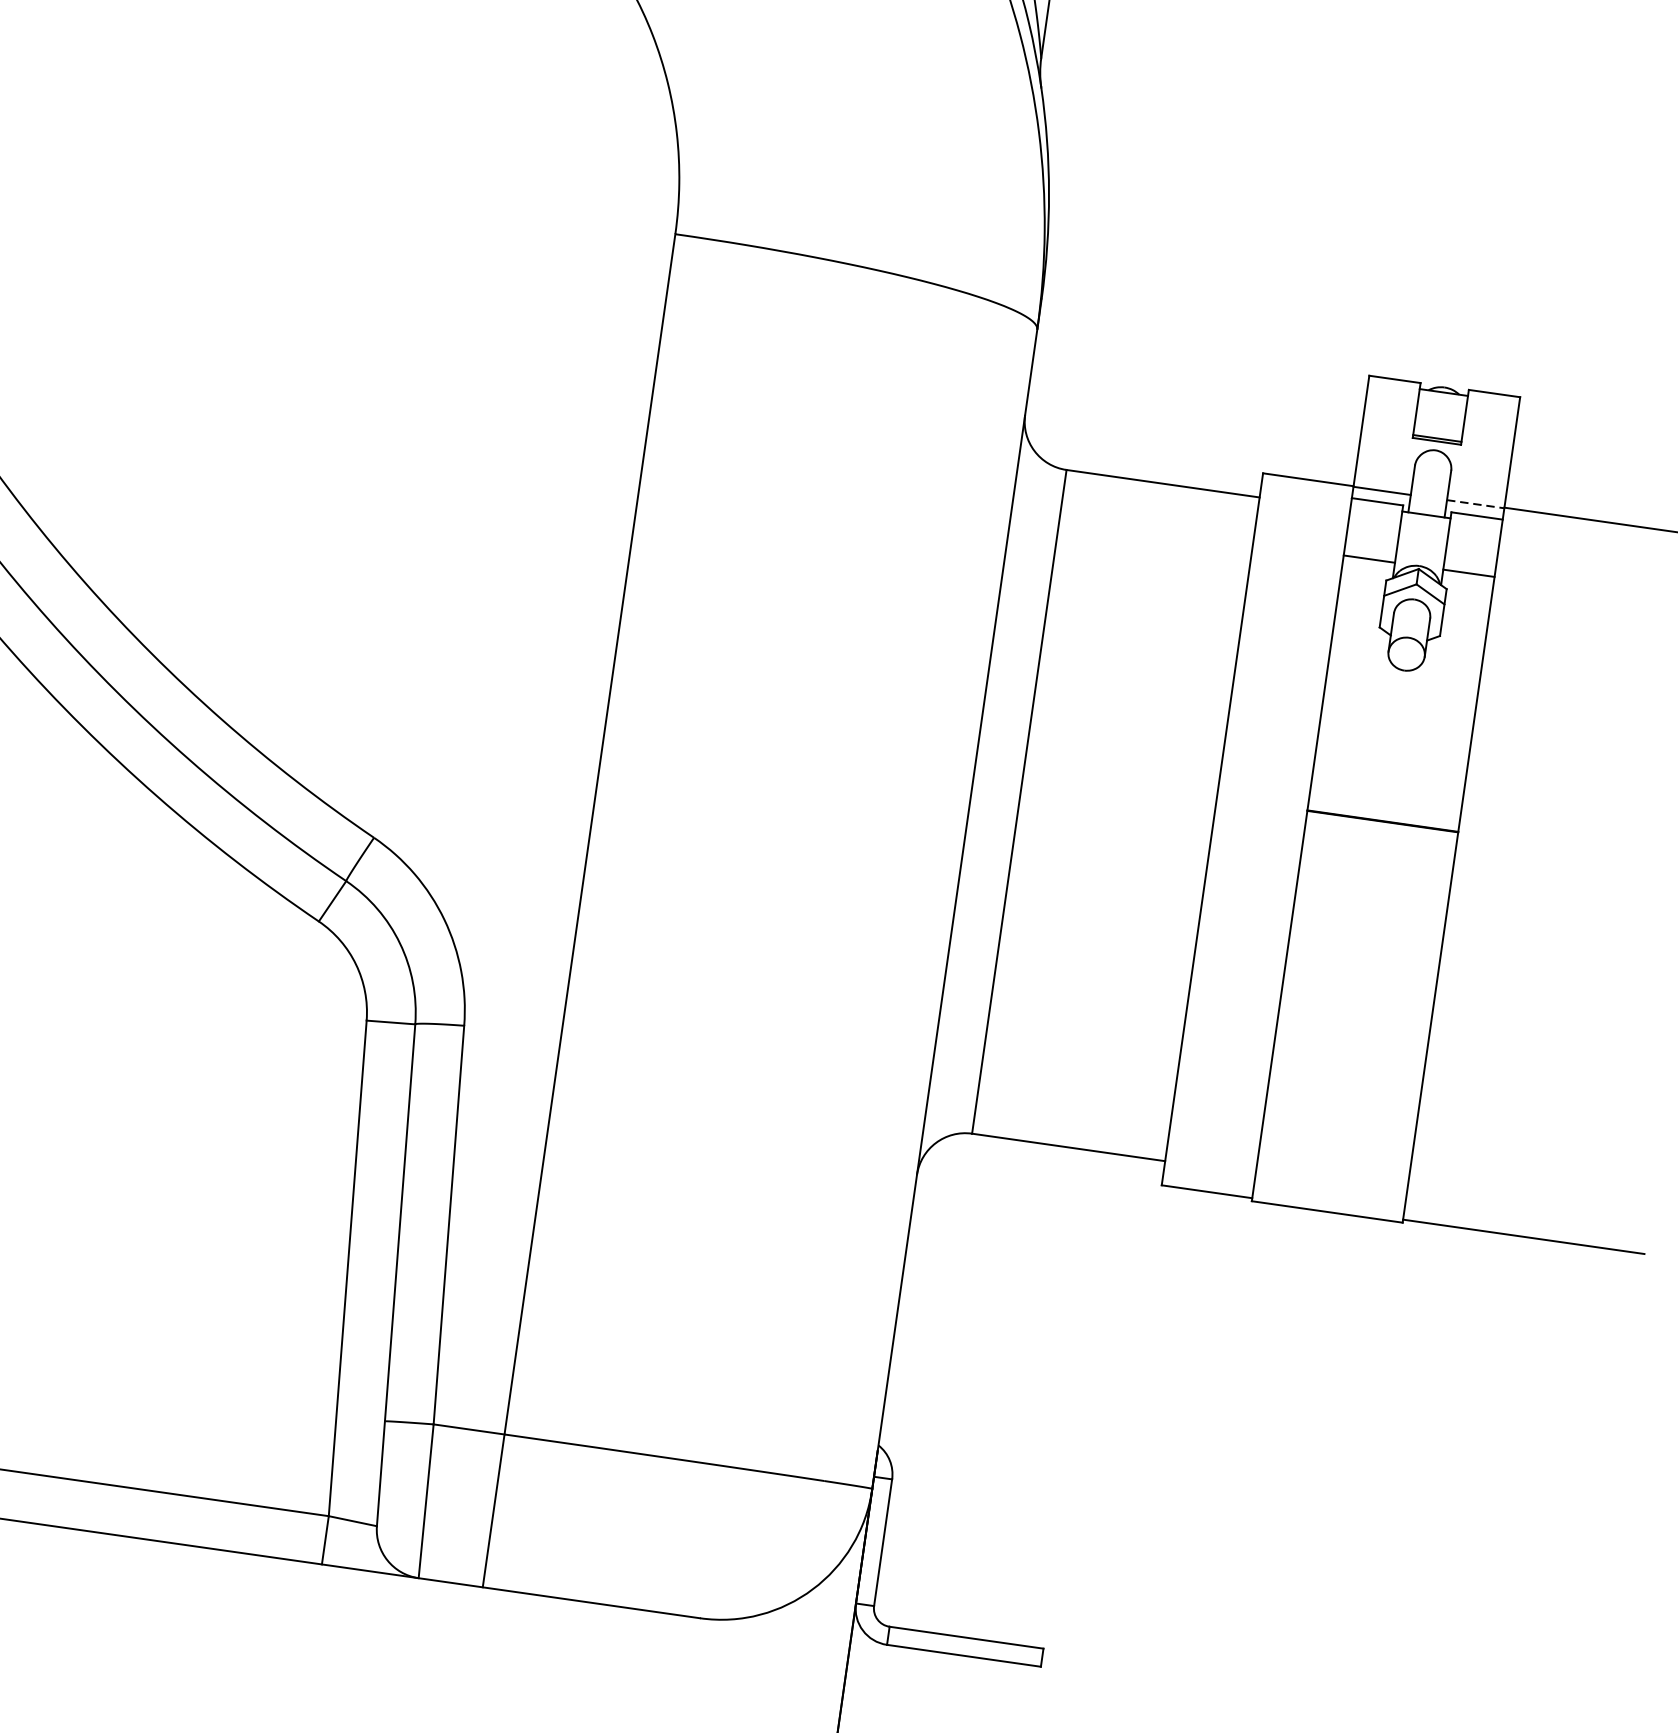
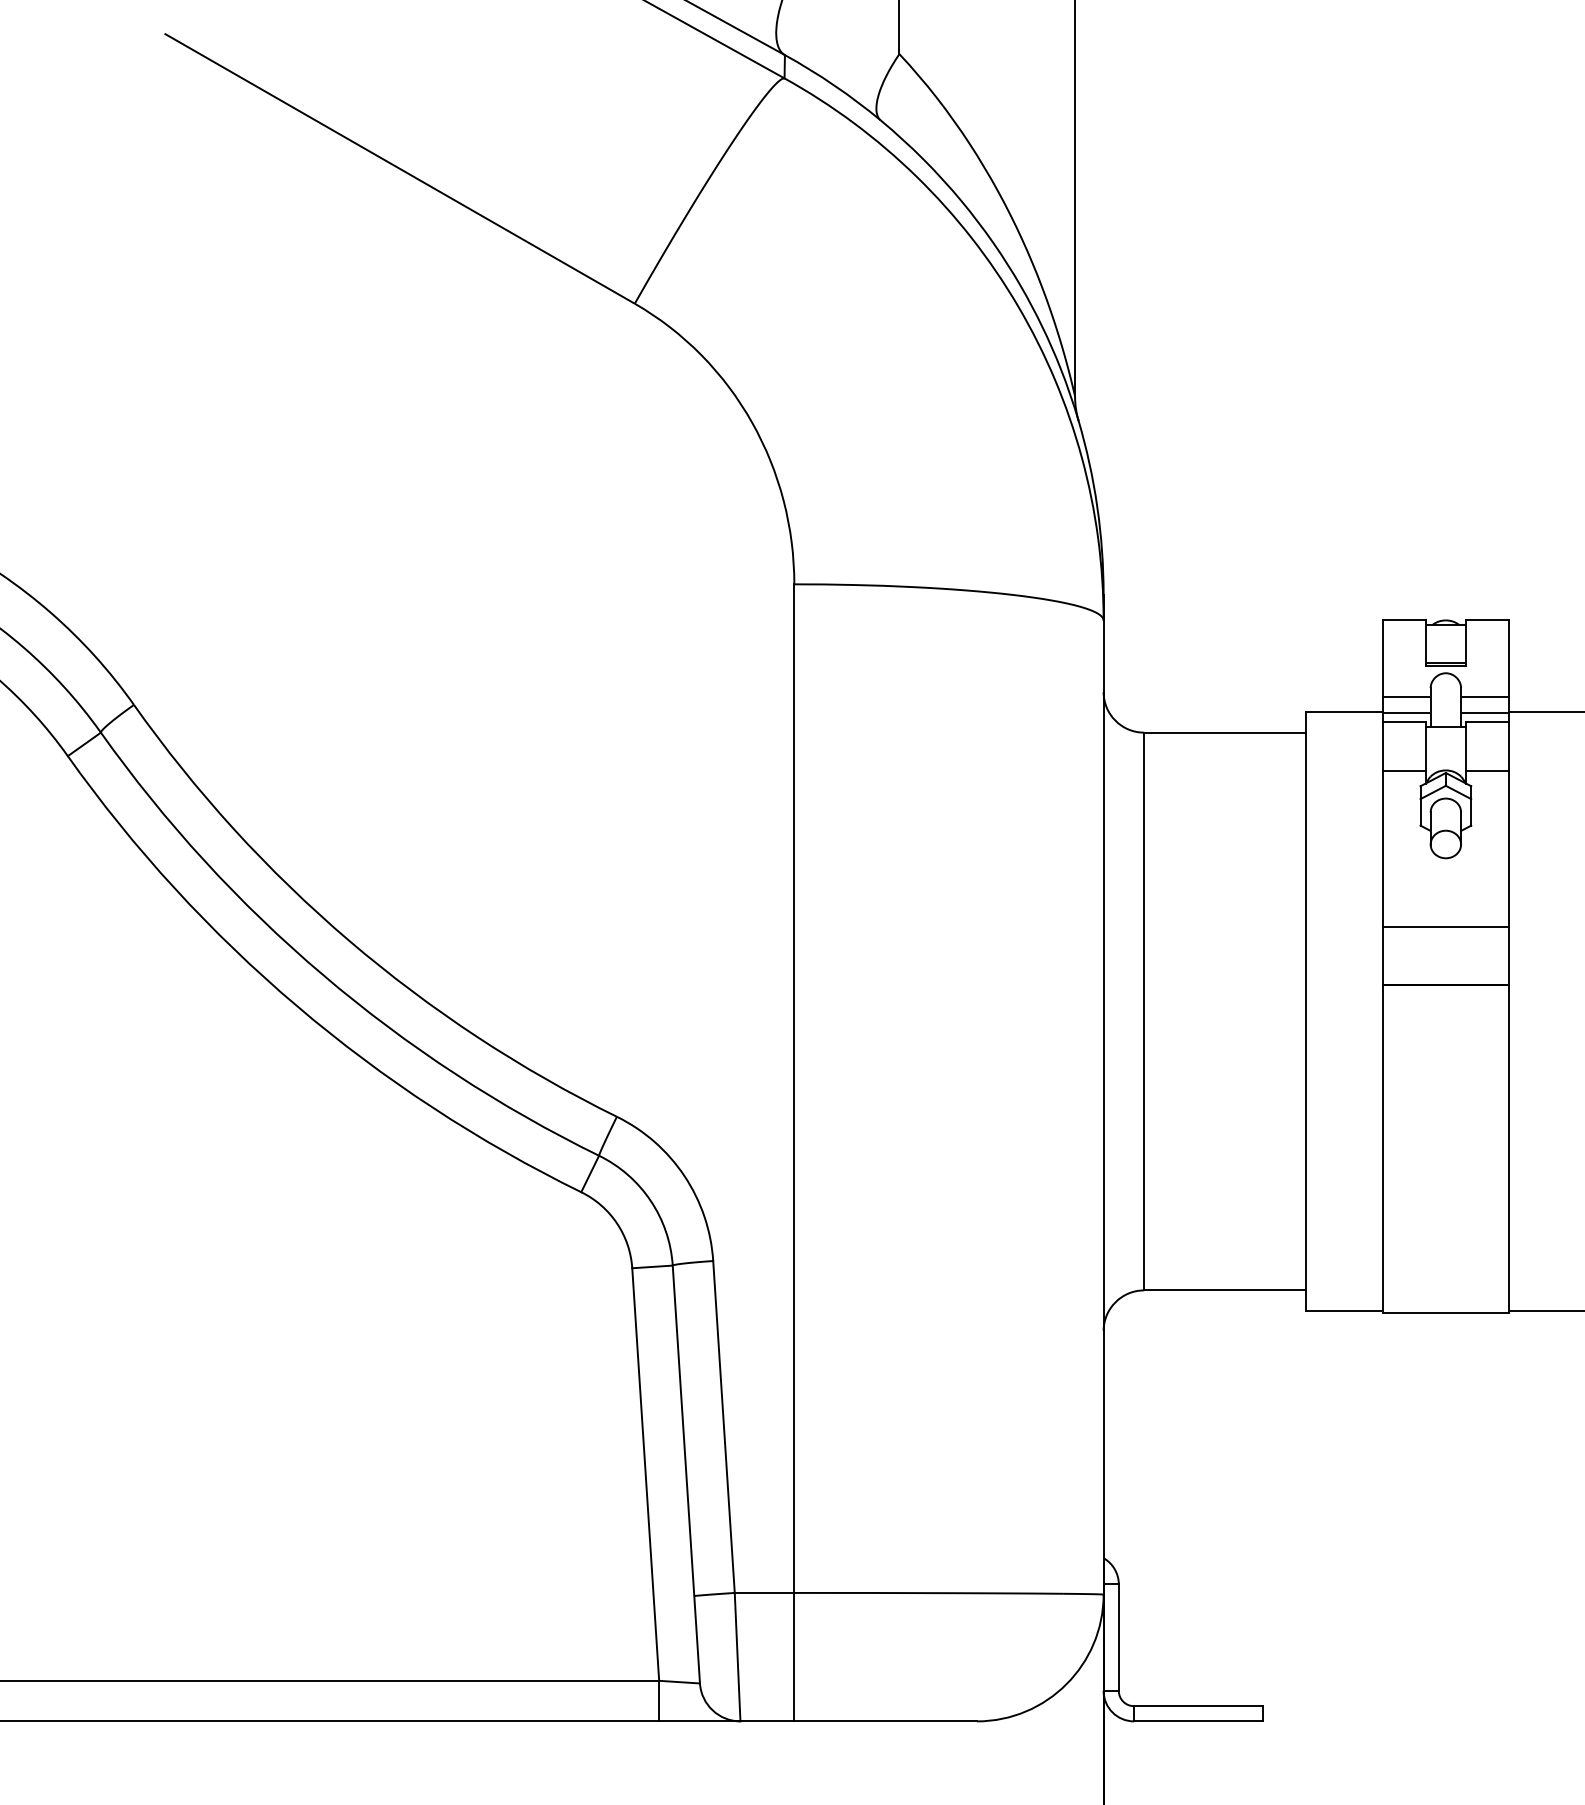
line: (1384, 471) -> (1406, 696), added
line: (1478, 484) -> (1485, 696), added
line: (1476, 503) -> (1485, 712), dashed -> solid
line: (1392, 751) -> (1445, 926), added

